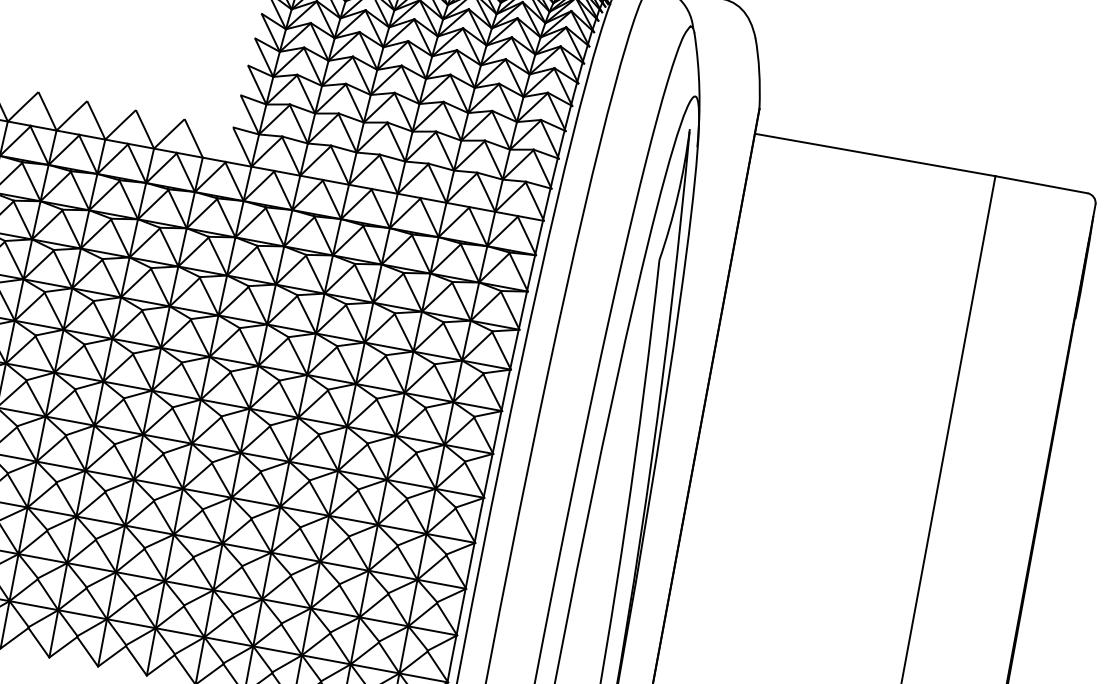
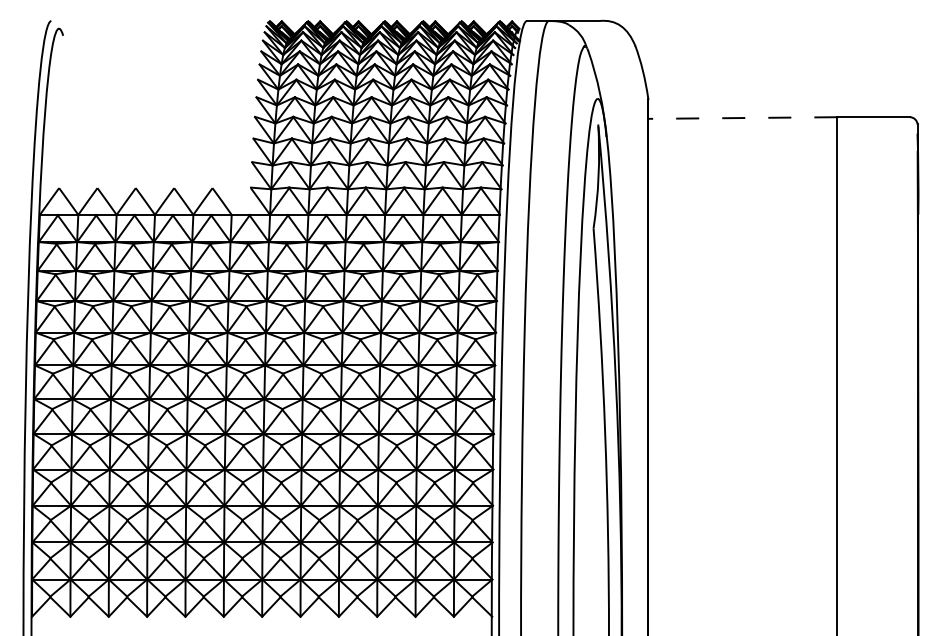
line: (874, 155) -> (742, 118), solid -> dashed

